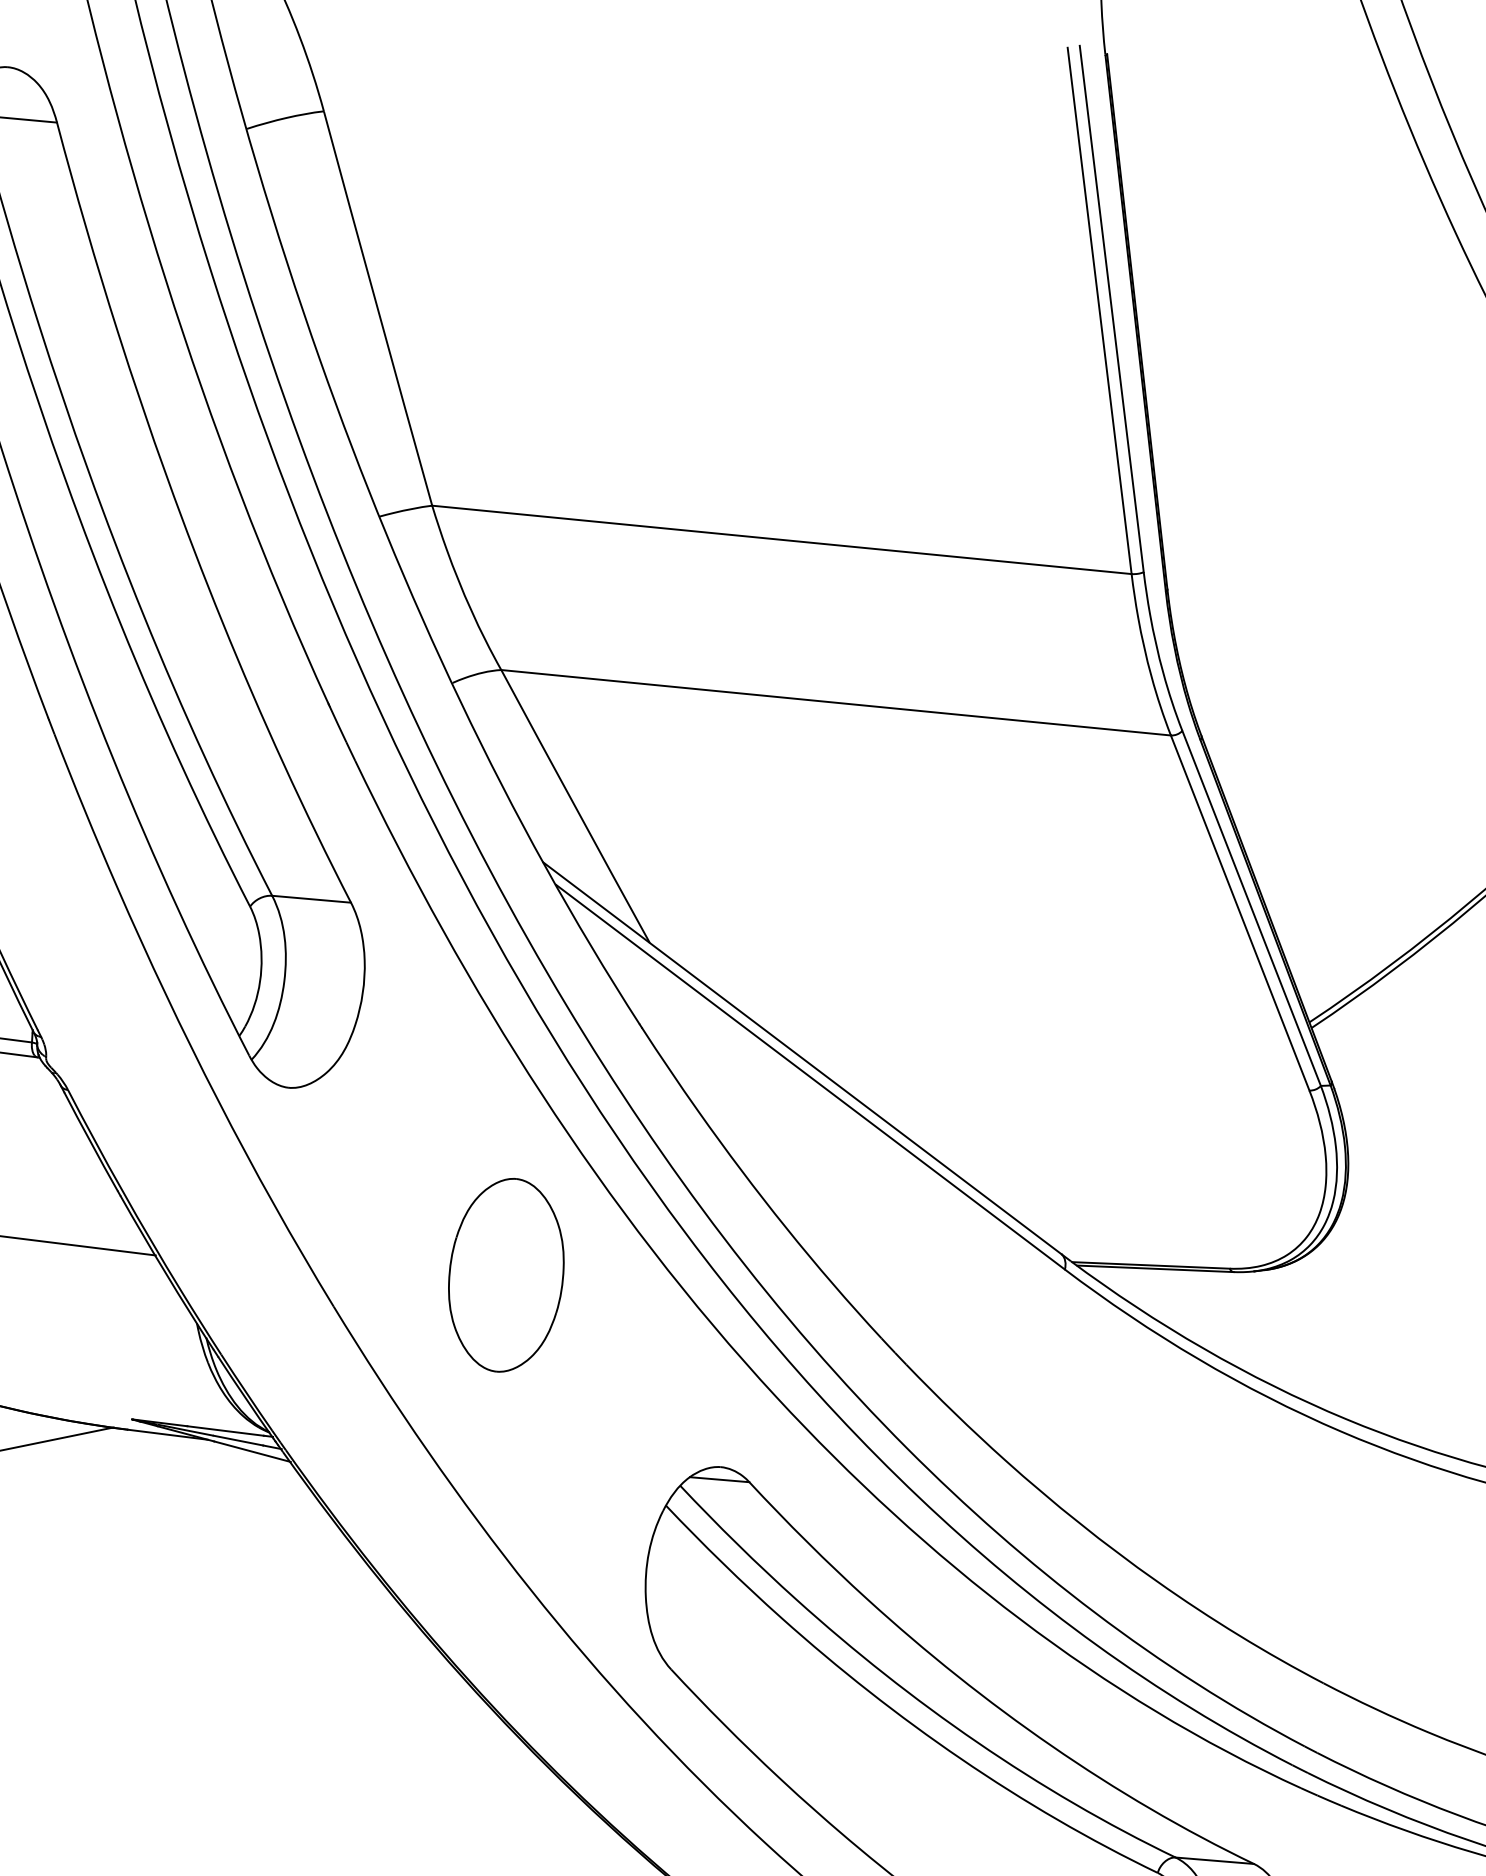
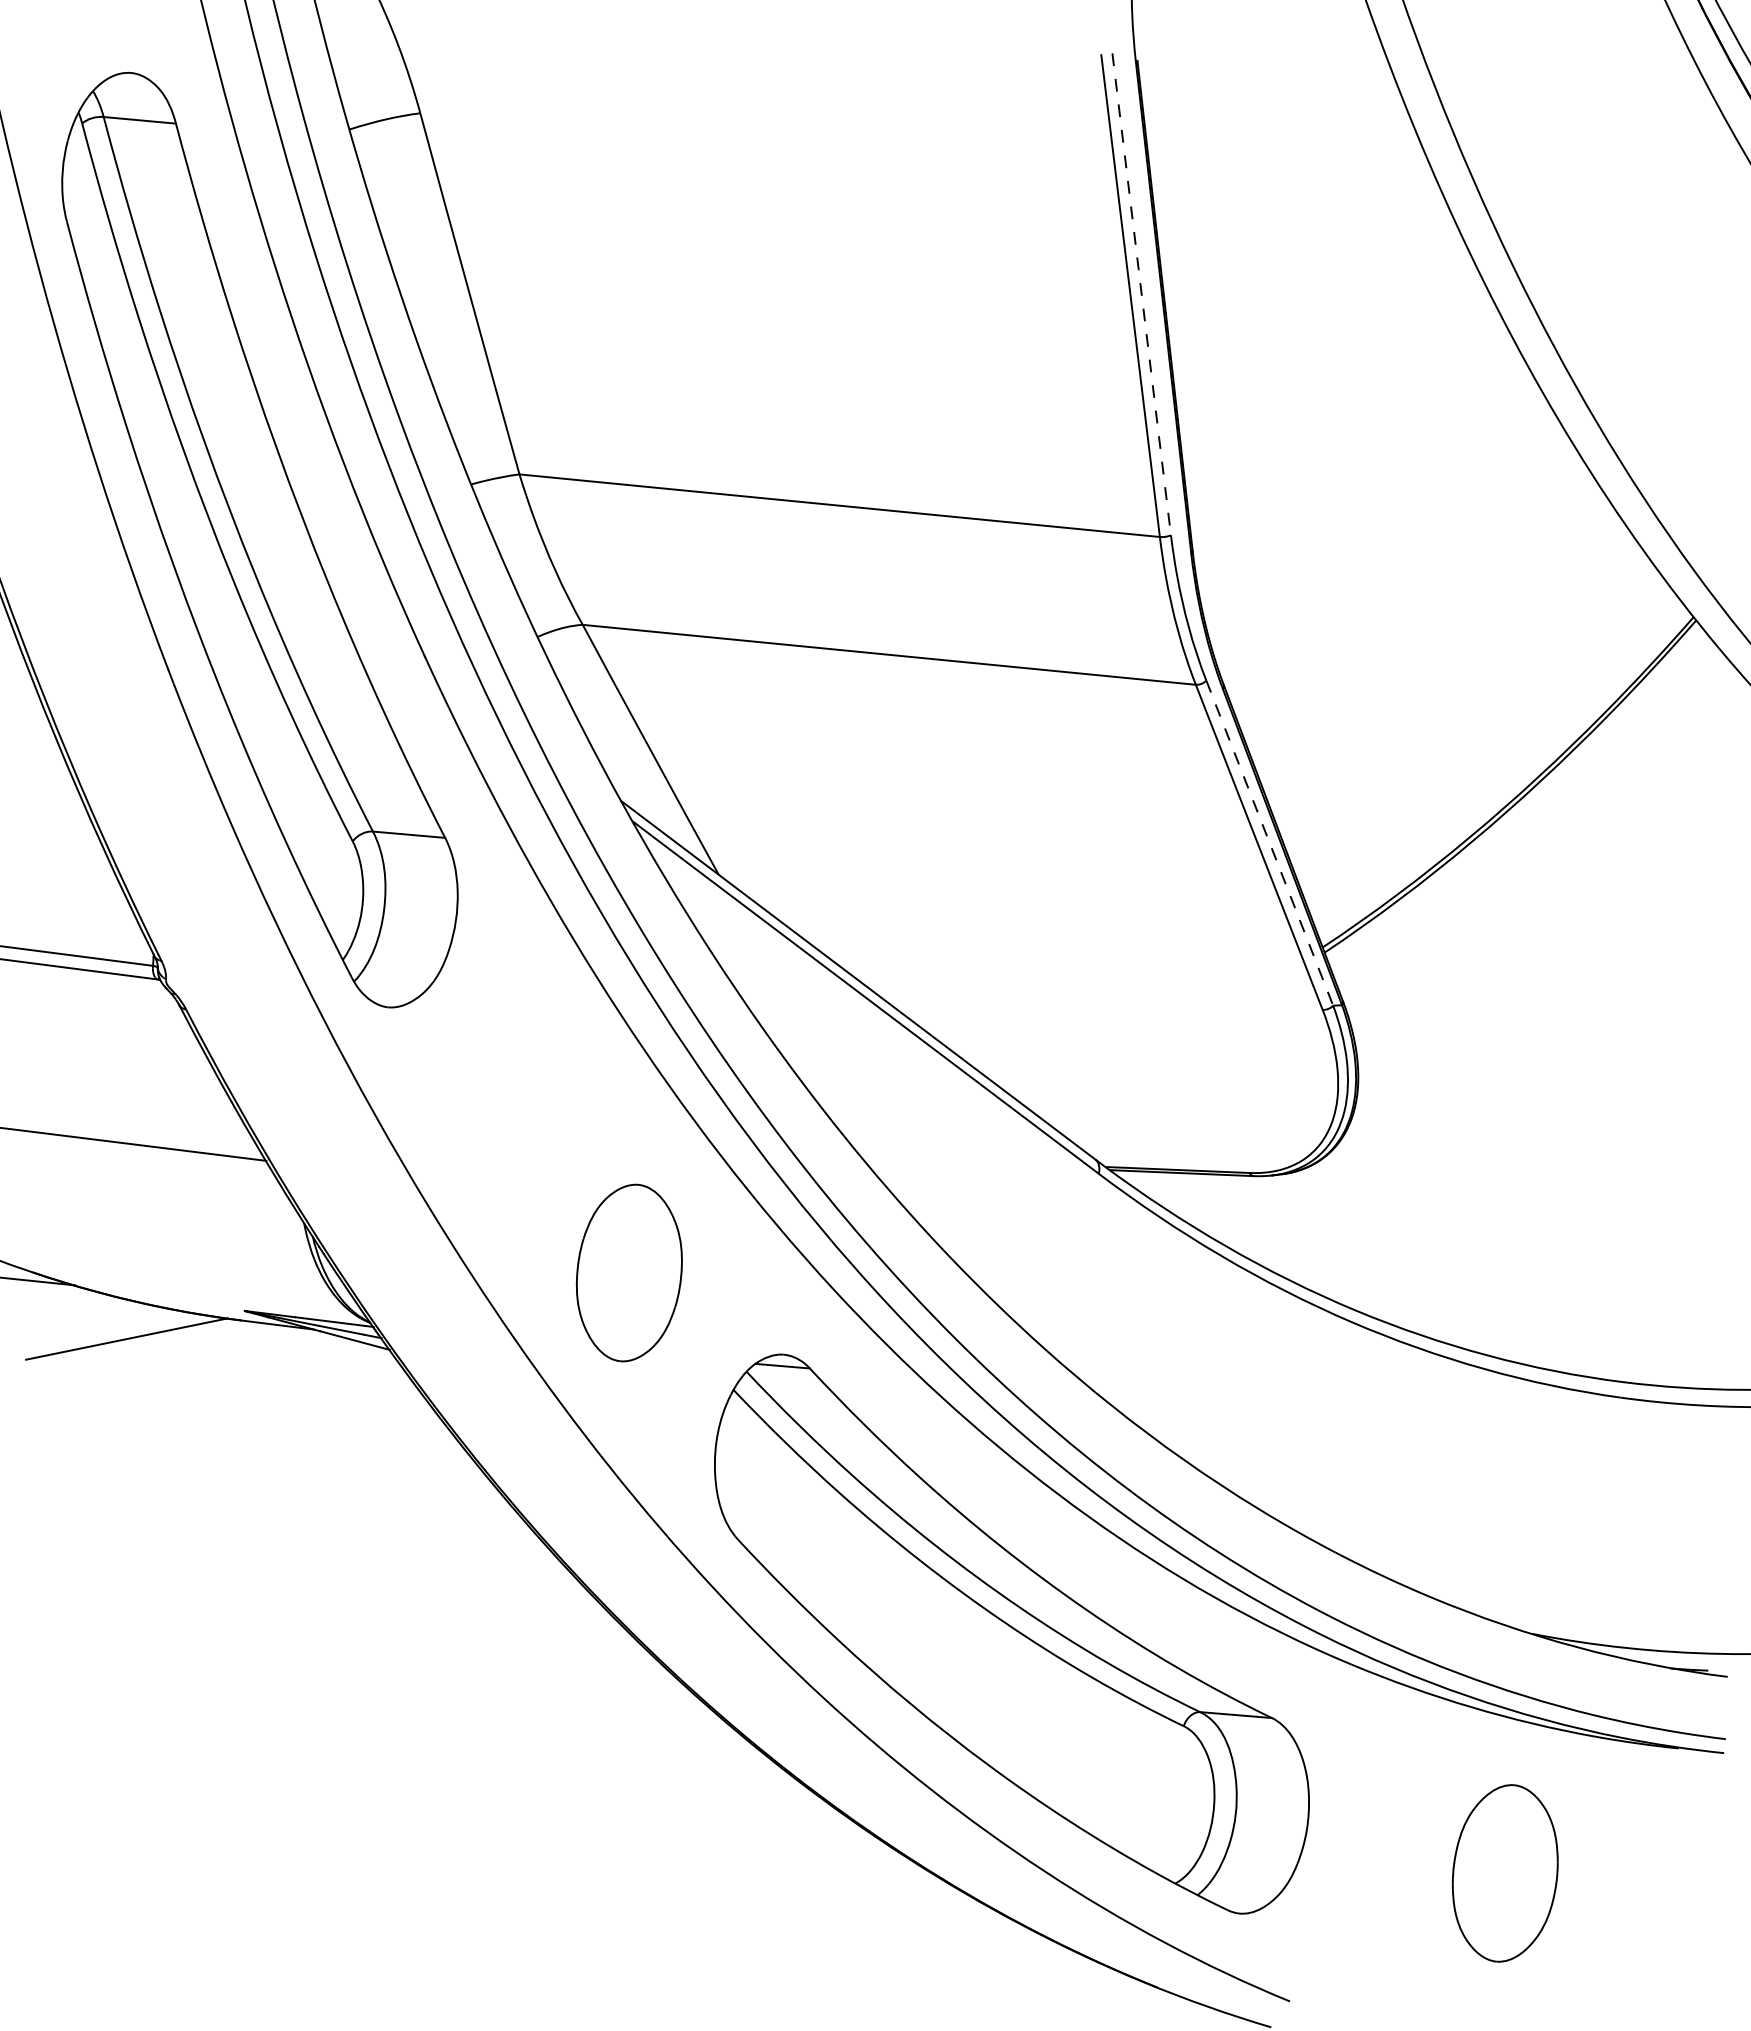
line: (1111, 309) -> (1141, 294), solid -> dashed
line: (1251, 908) -> (1269, 843), solid -> dashed
part: (505, 1274) -> (628, 1272), moved

